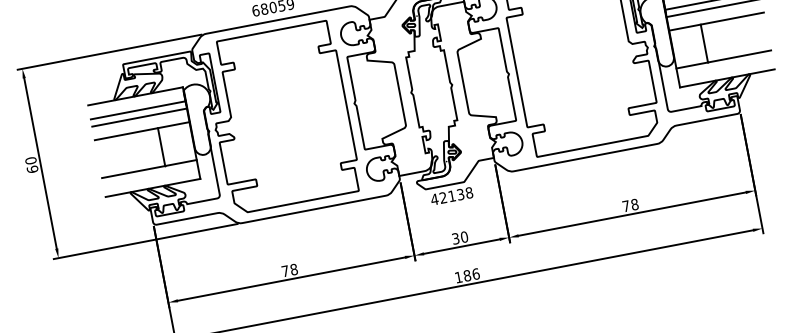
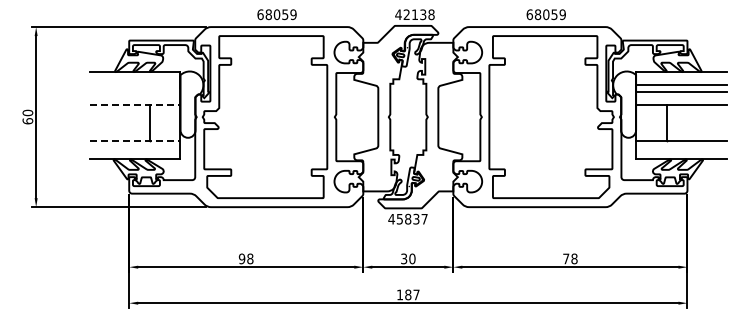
line: (138, 110) -> (135, 85), removed
line: (140, 117) -> (135, 92), removed
line: (142, 131) -> (135, 105), solid -> dashed
line: (149, 169) -> (135, 141), solid -> dashed
text: (455, 194) -> (411, 218), 42138 -> 45837
text: (284, 270) -> (241, 258), 78 -> 98
text: (475, 273) -> (416, 294), 186 -> 187

